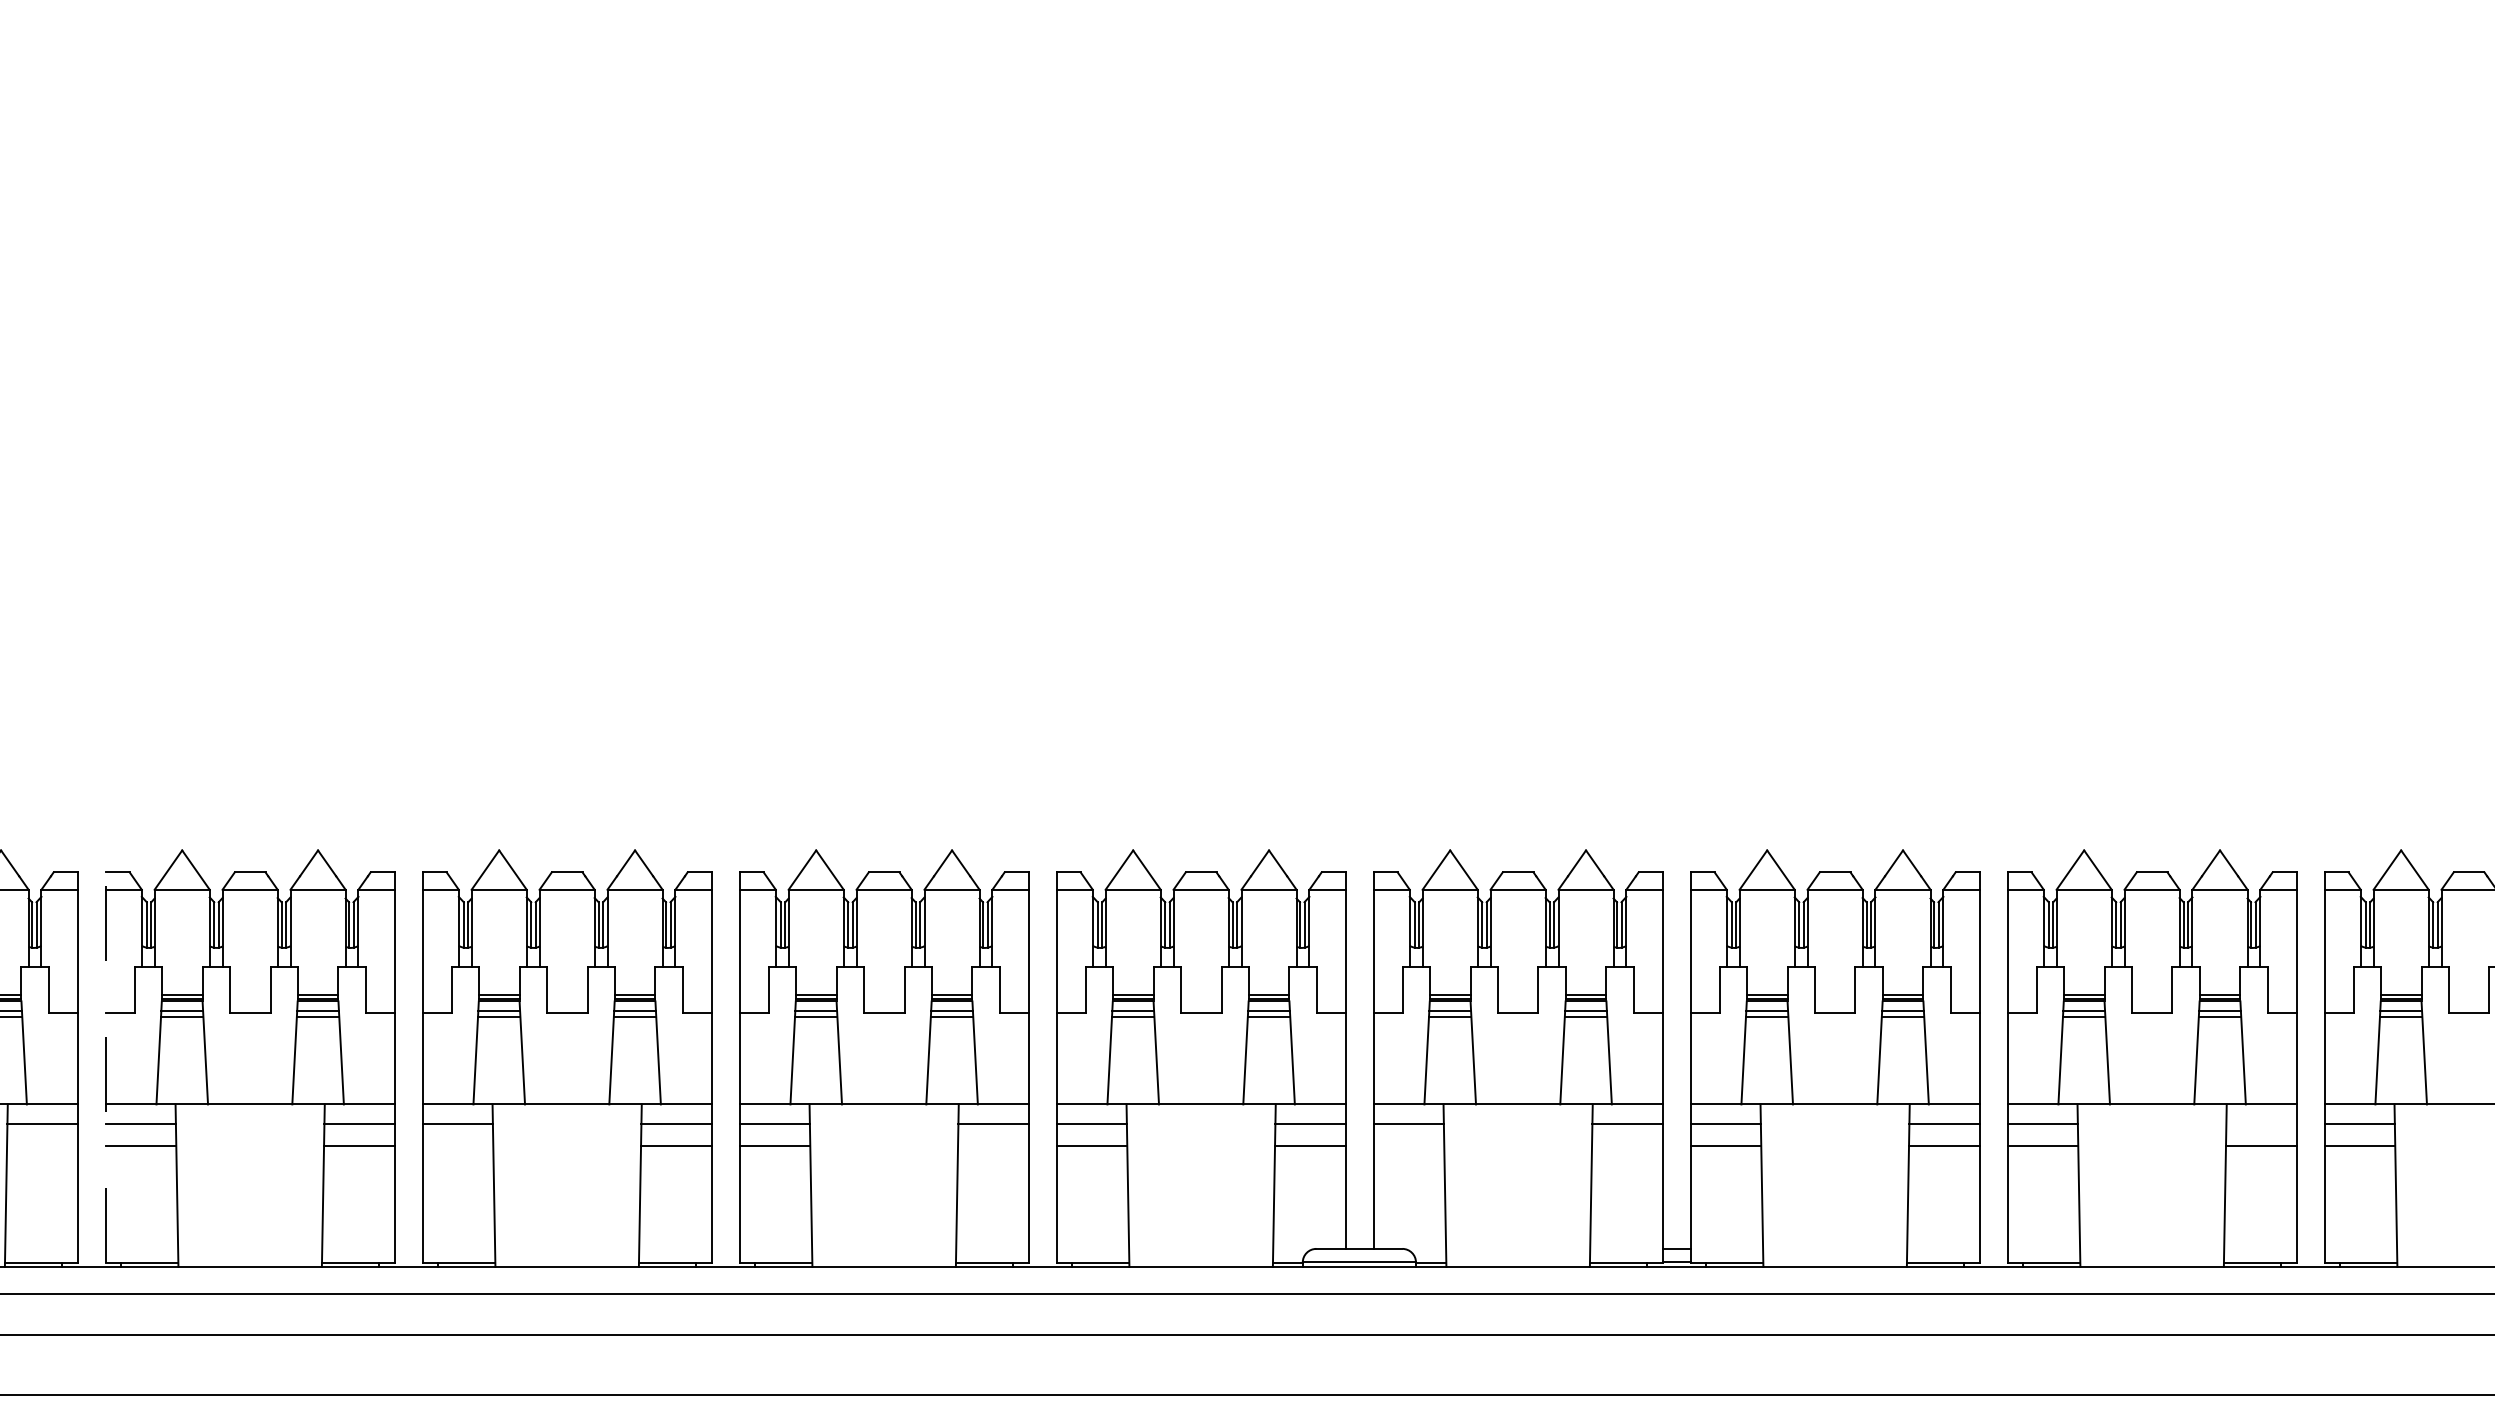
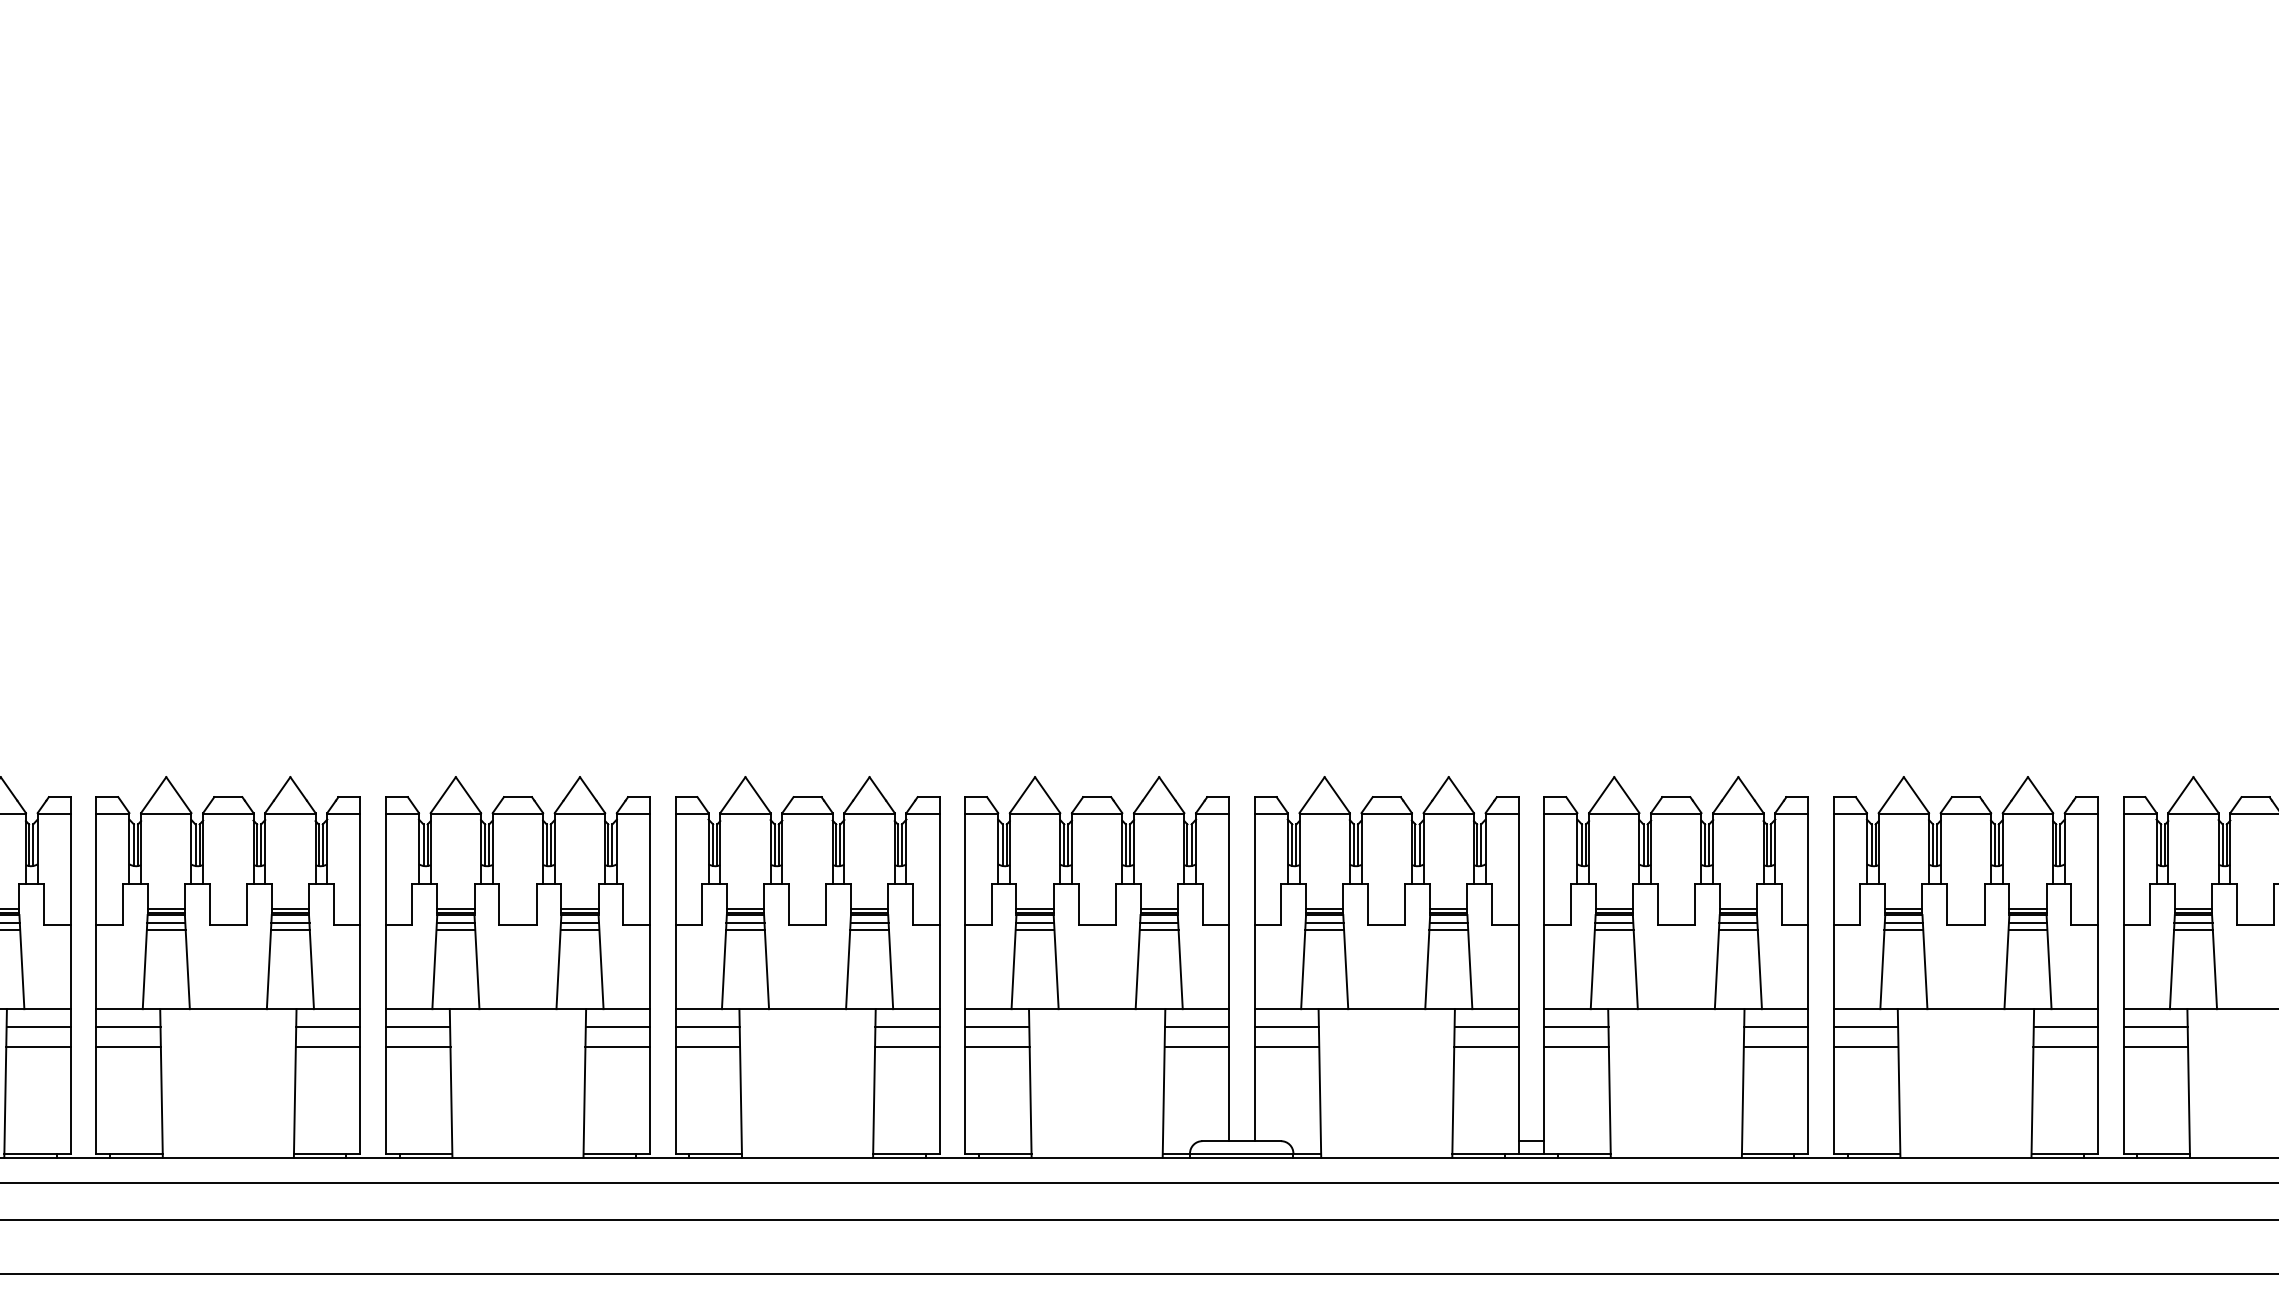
line: (105, 1067) -> (96, 975), dashed -> solid
line: (2261, 1123) -> (2065, 1026), added
line: (42, 1146) -> (38, 1047), added
line: (458, 1146) -> (418, 1047), added
line: (993, 1146) -> (907, 1047), added
line: (1408, 1146) -> (1286, 1047), added
line: (1627, 1146) -> (1486, 1047), added

